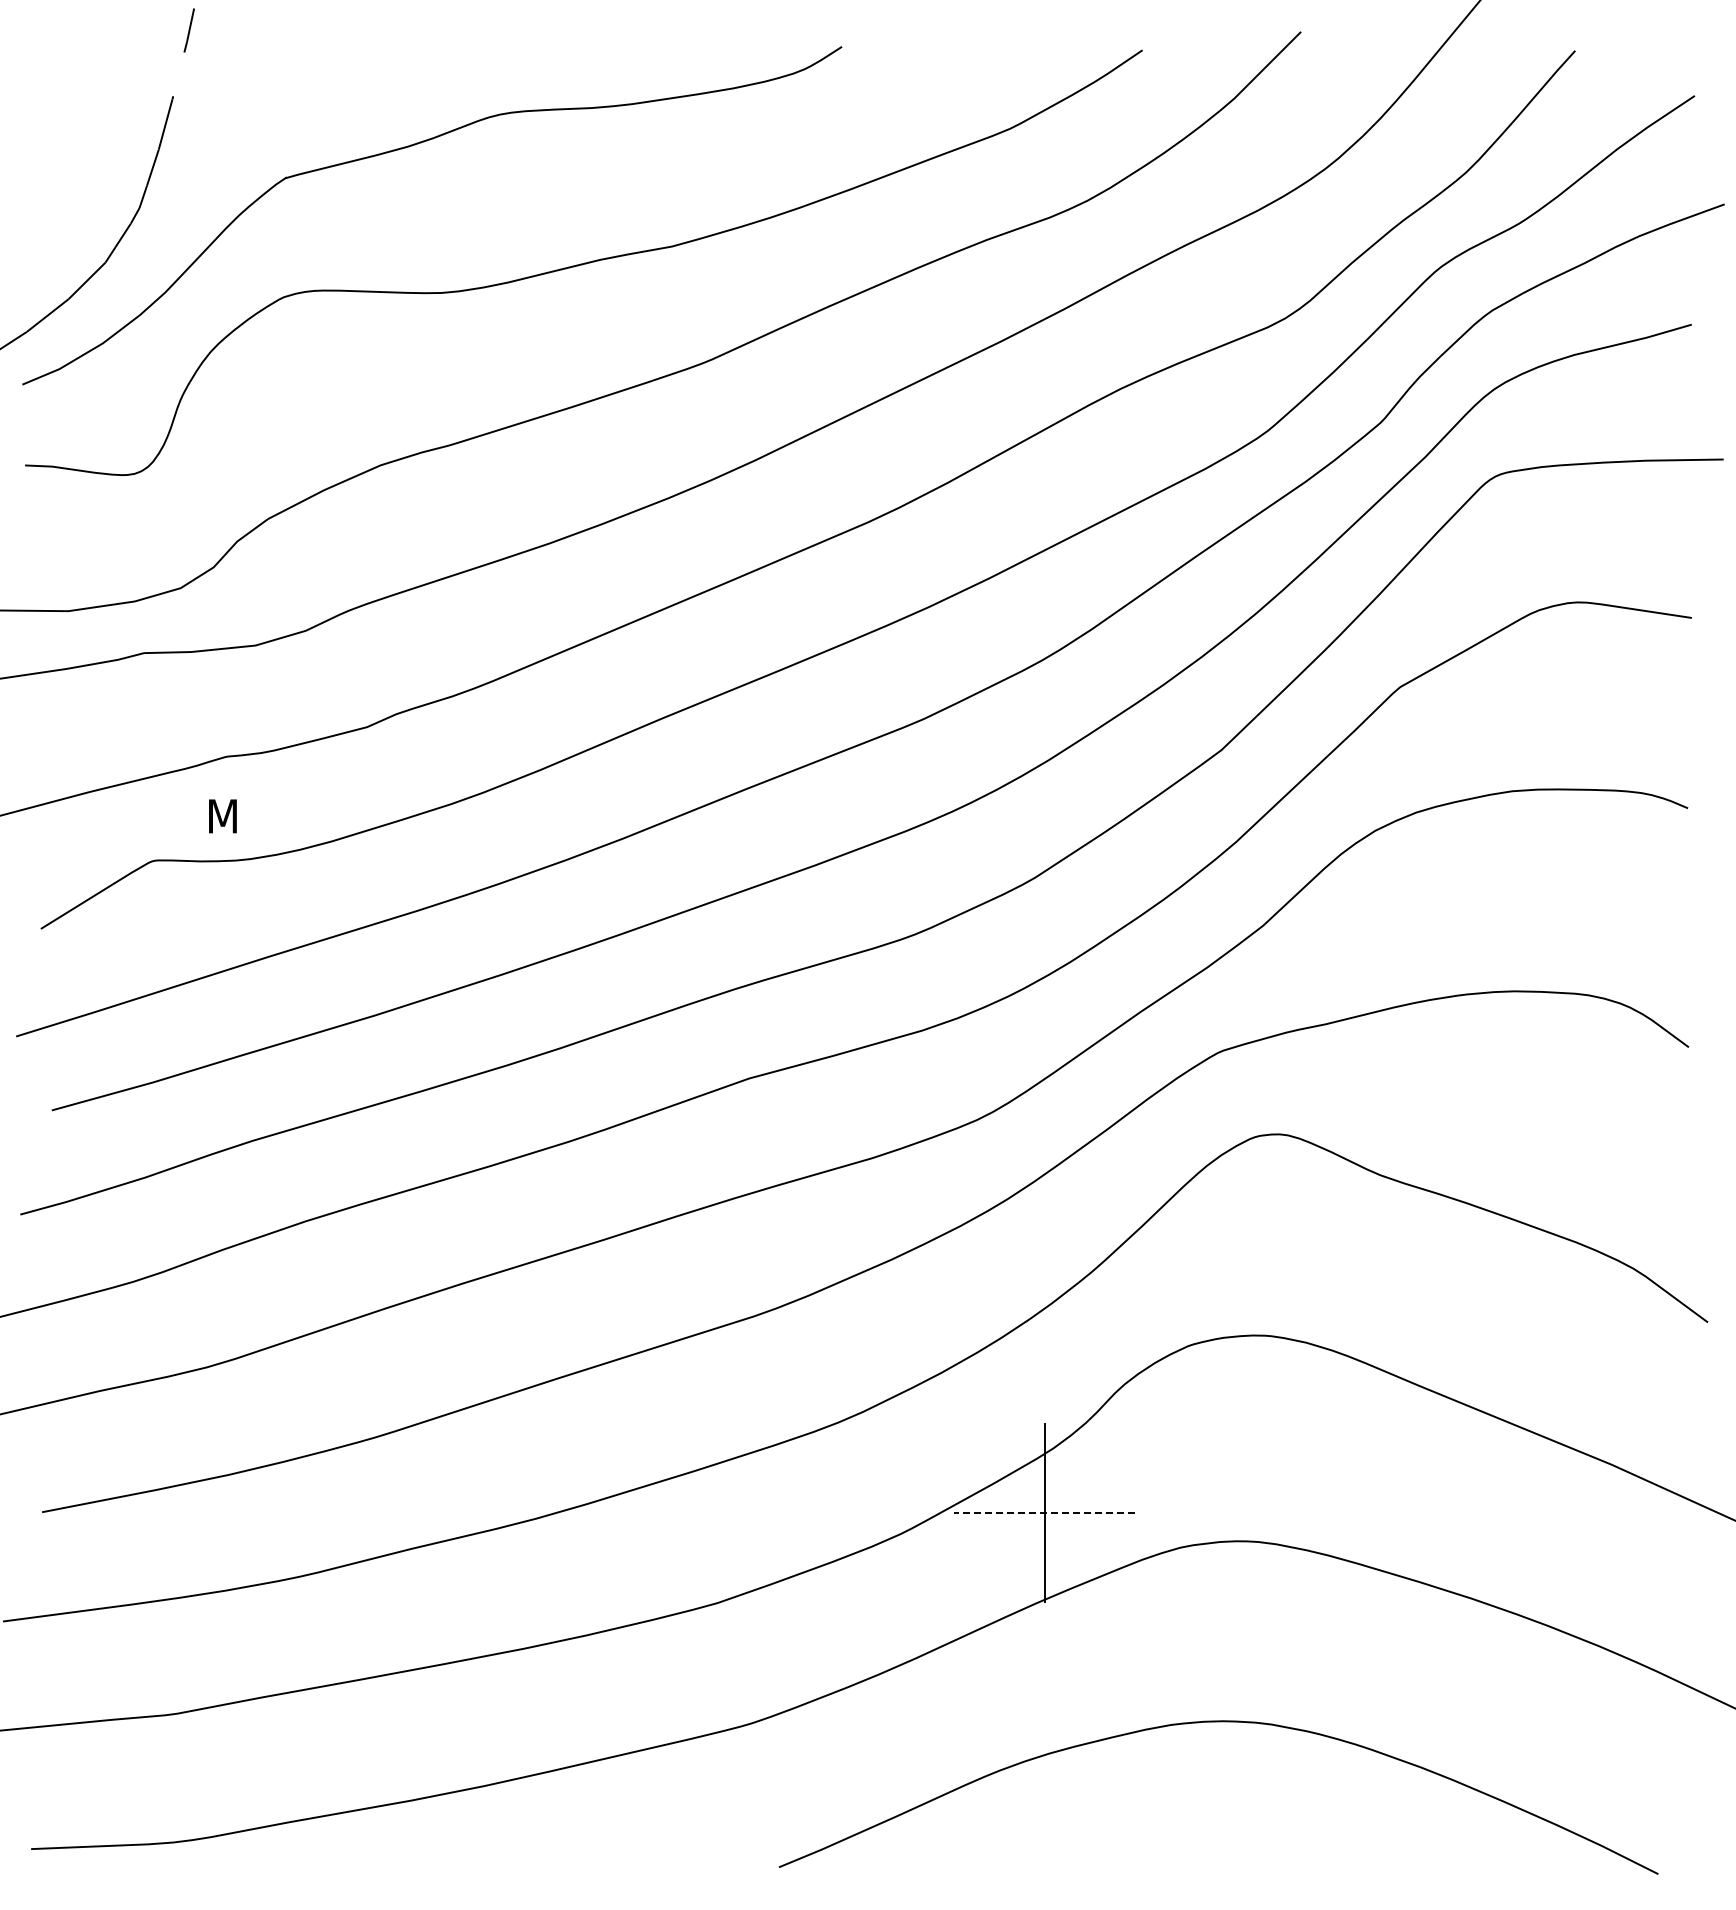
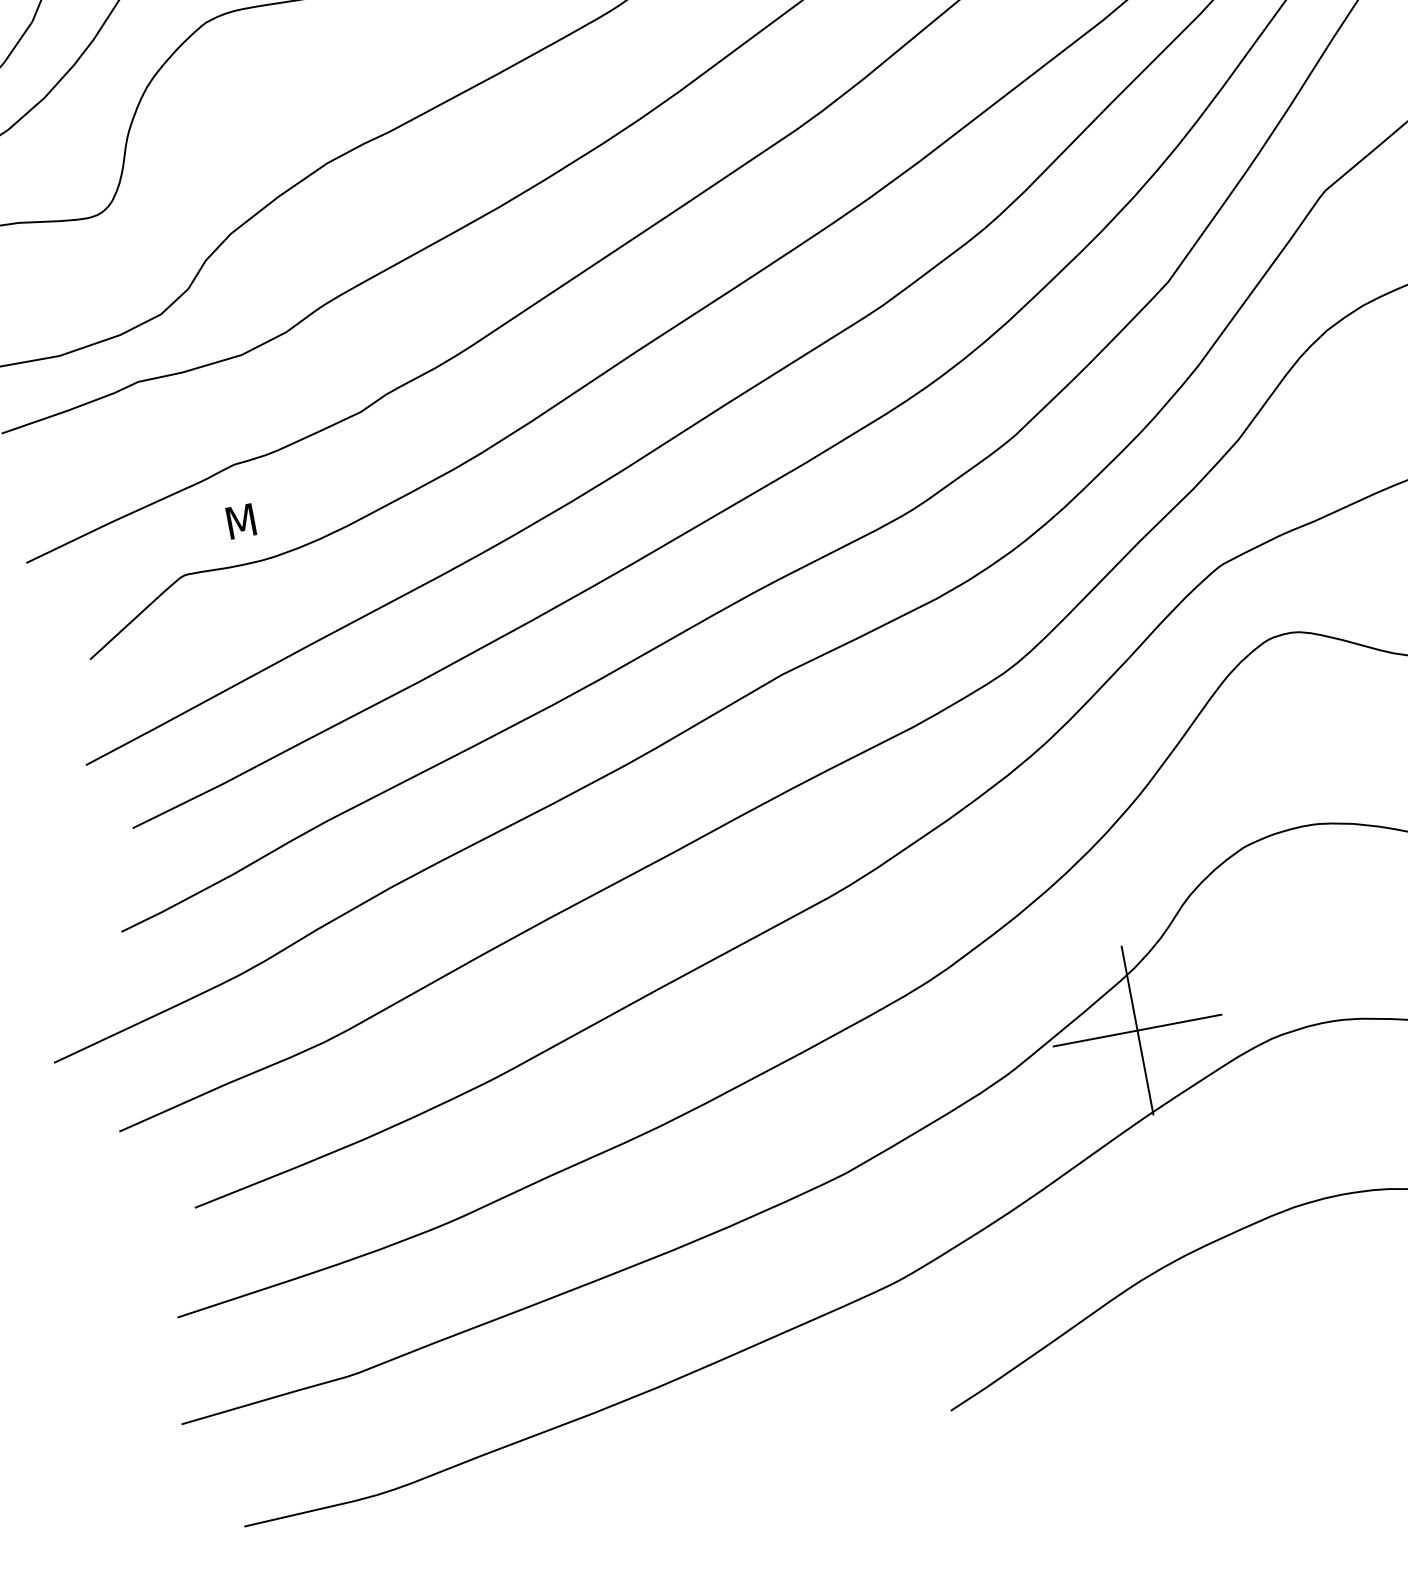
line: (1044, 1513) -> (1137, 1030), dashed -> solid

